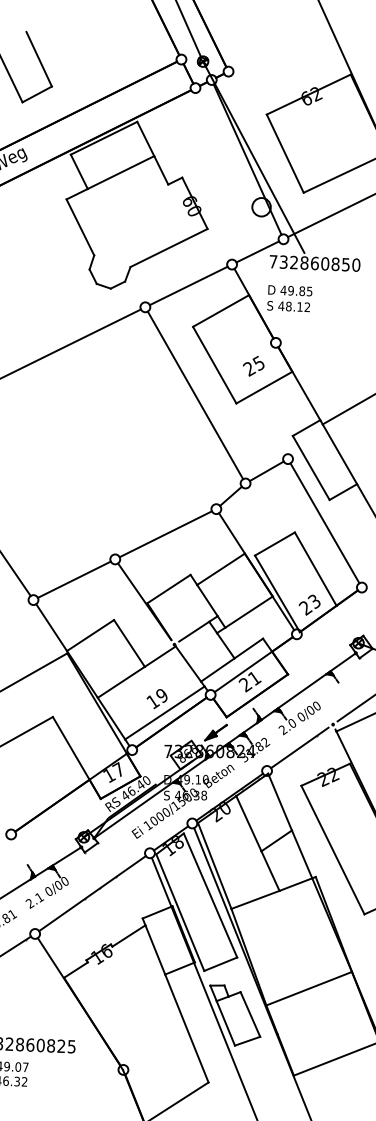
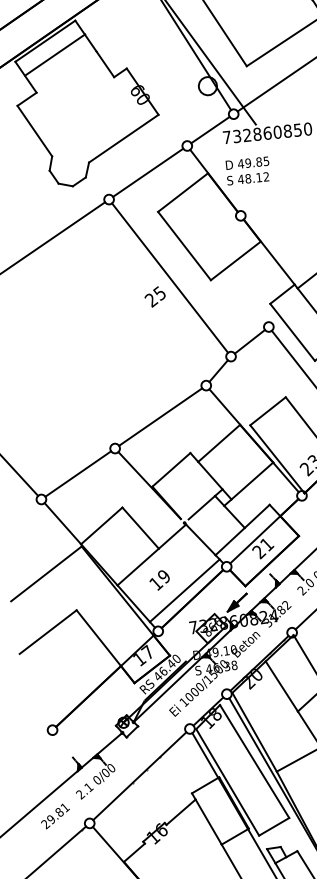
line: (120, 172) -> (54, 54), moved
text: (253, 366) -> (155, 297), moved
text: (156, 699) -> (159, 581), moved

